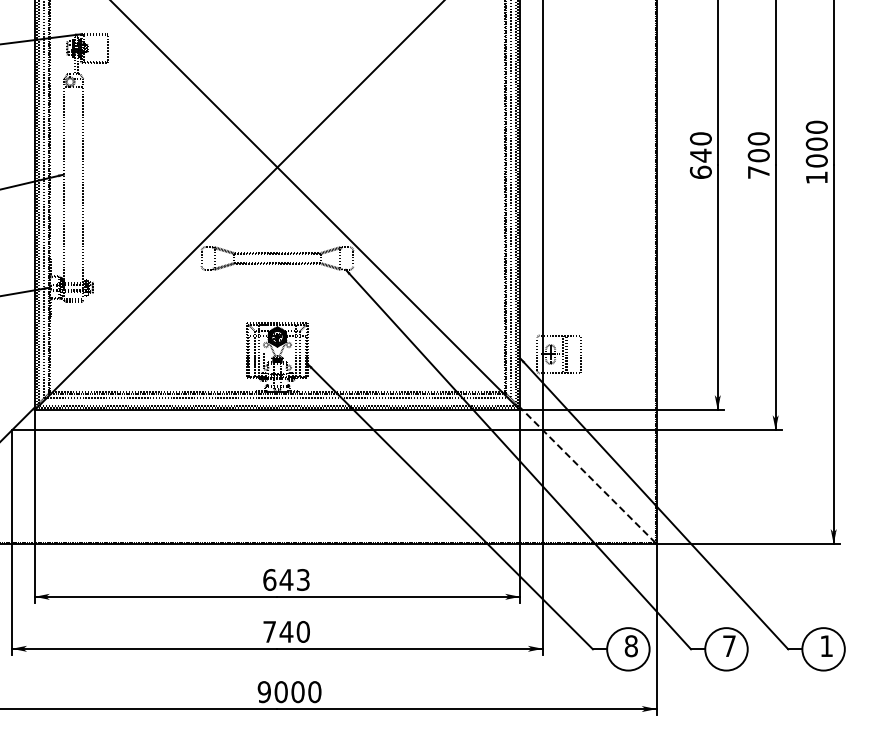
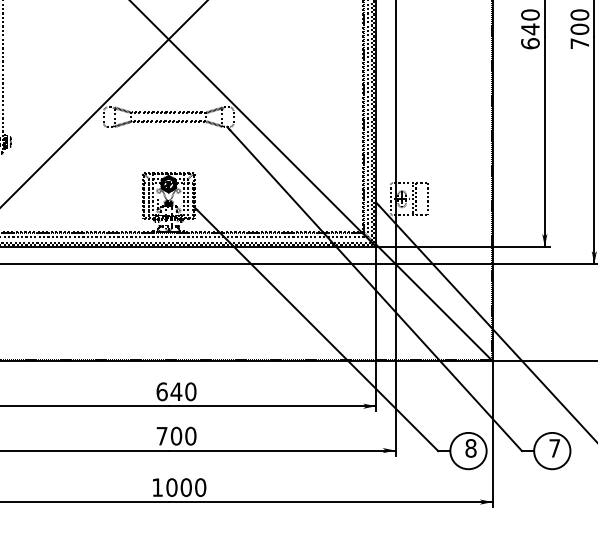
line: (587, 475) -> (433, 302), dashed -> solid
text: (302, 579) -> (190, 391), 643 -> 640
text: (286, 631) -> (176, 435), 740 -> 700
text: (263, 692) -> (156, 487), 9000 -> 1000

